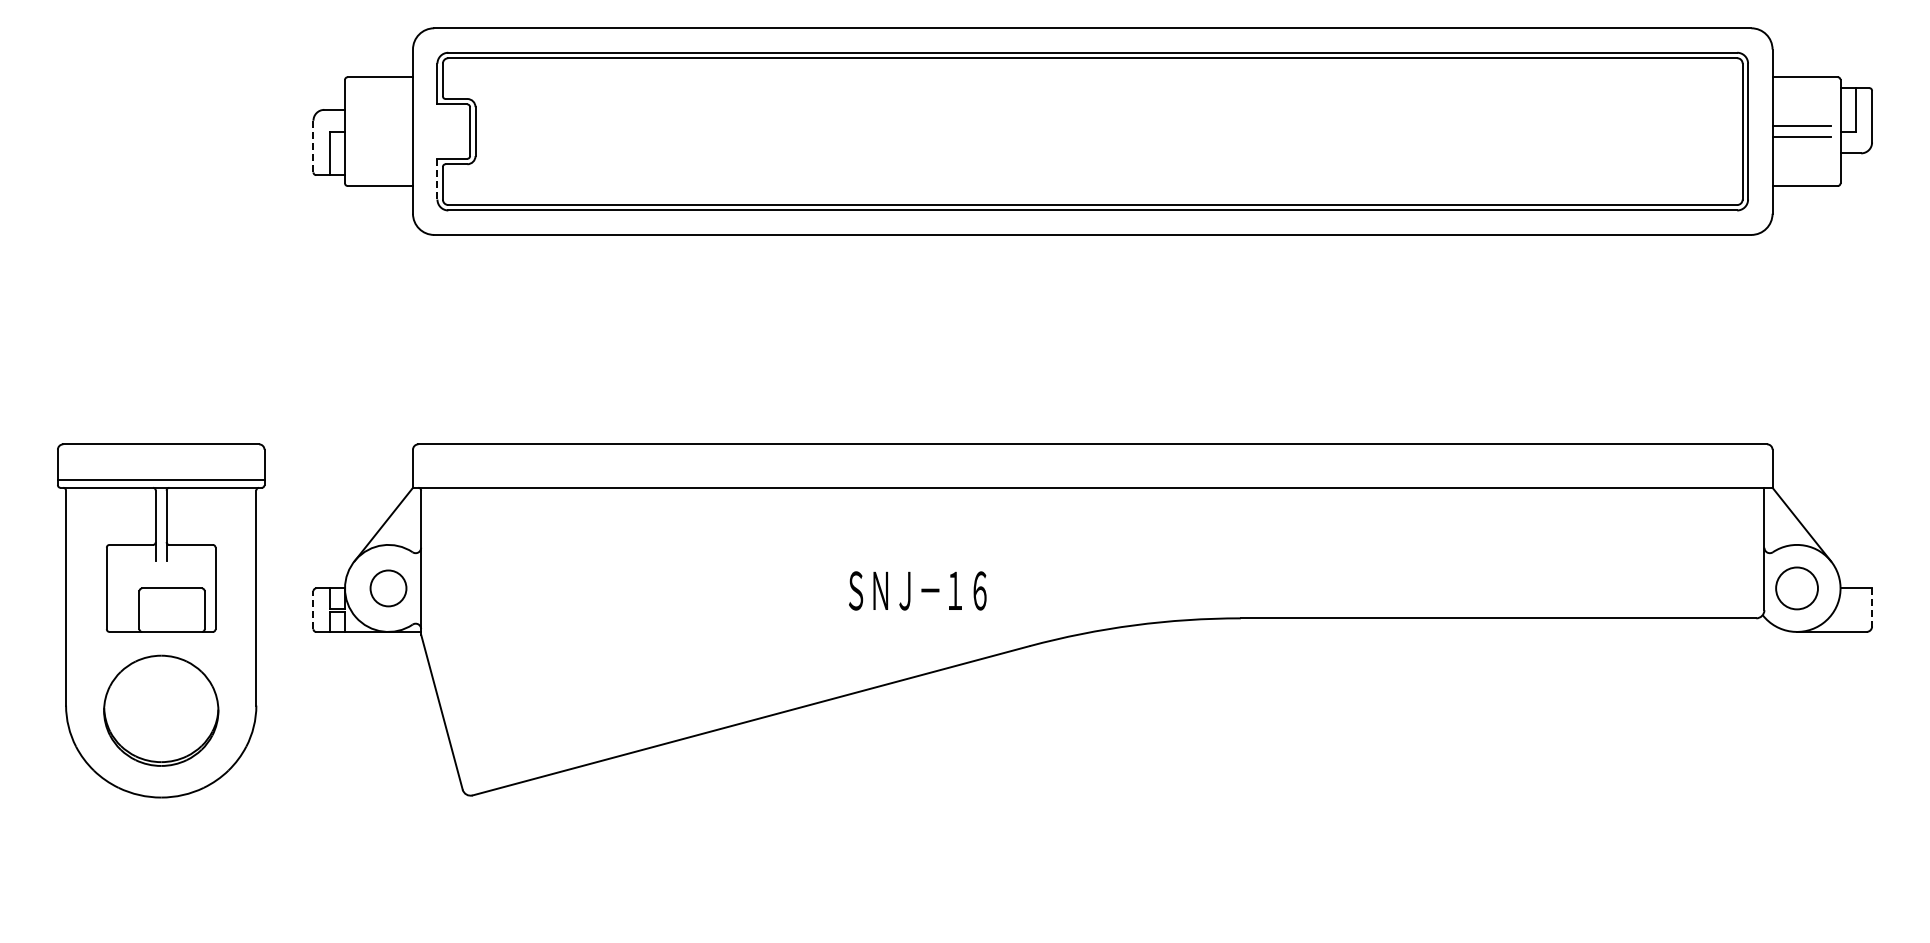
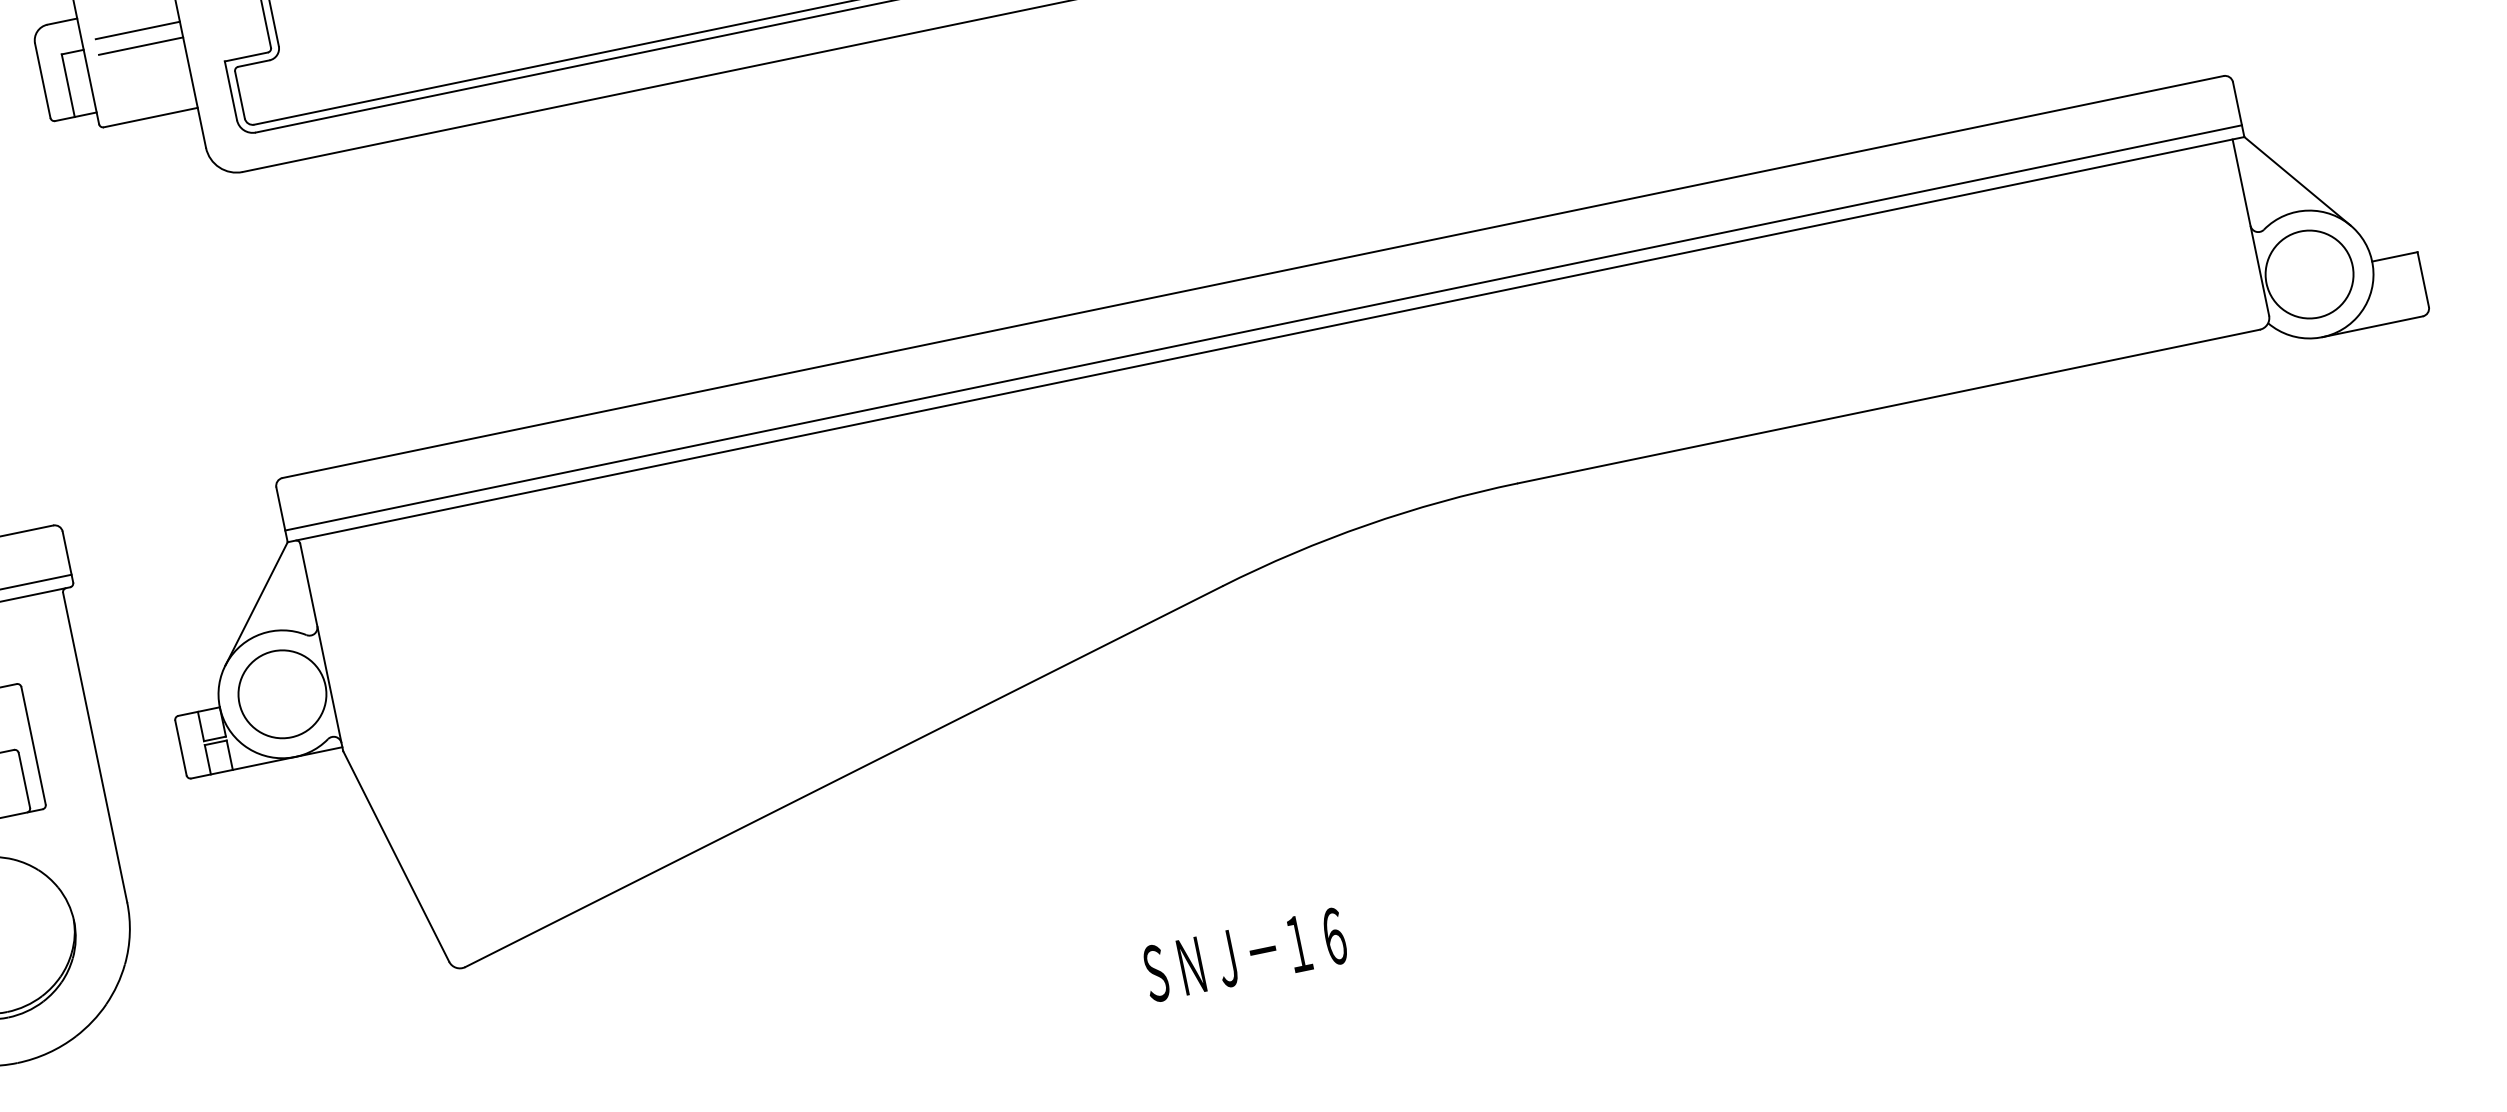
line: (383, 126) -> (137, 31), added
line: (383, 137) -> (140, 46), added
line: (313, 146) -> (42, 80), dashed -> solid
line: (437, 179) -> (231, 91), dashed -> solid
line: (1092, 479) -> (1263, 327), added
circle: (388, 588) -> (282, 694), size x1.67
circle: (1796, 588) -> (2308, 274), size x1.43
text: (917, 590) -> (1244, 954), moved
line: (1872, 607) -> (2423, 279), dashed -> solid
line: (313, 609) -> (180, 746), dashed -> solid

